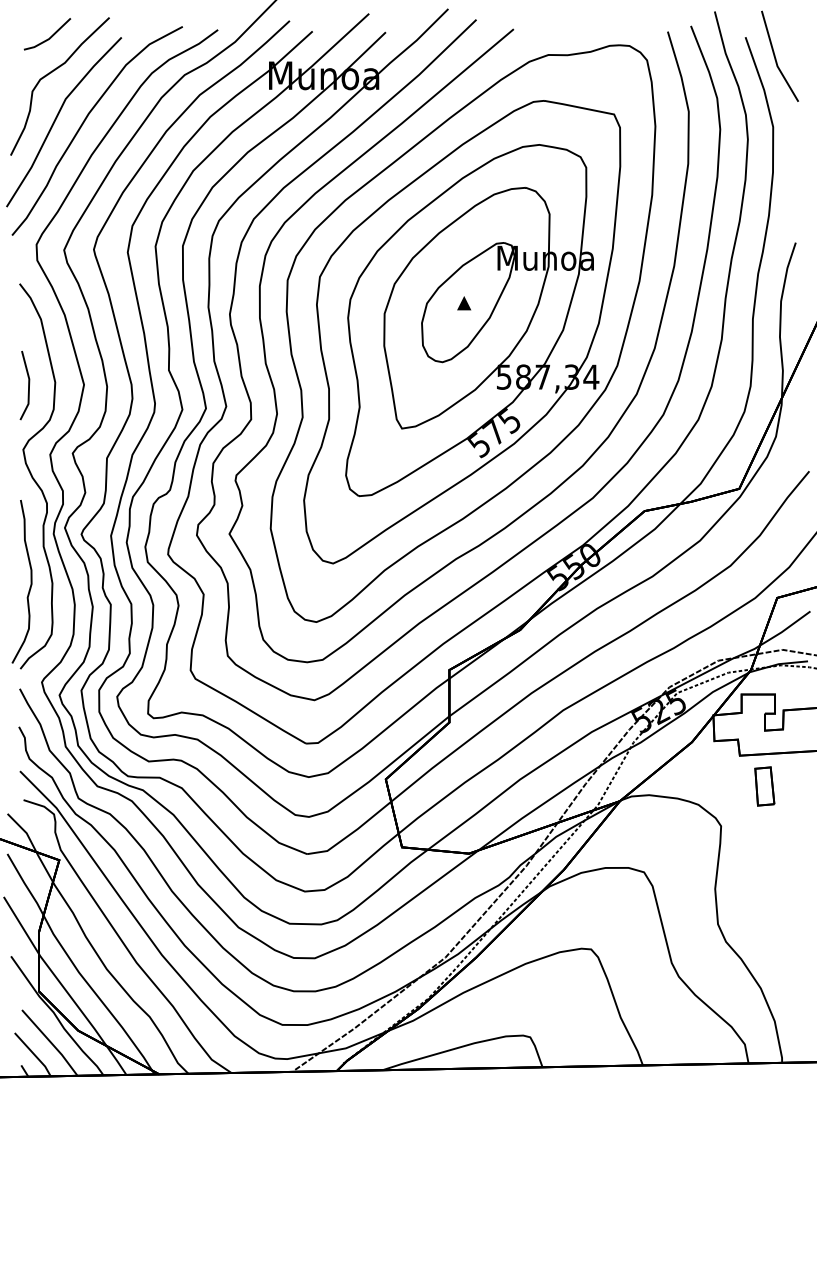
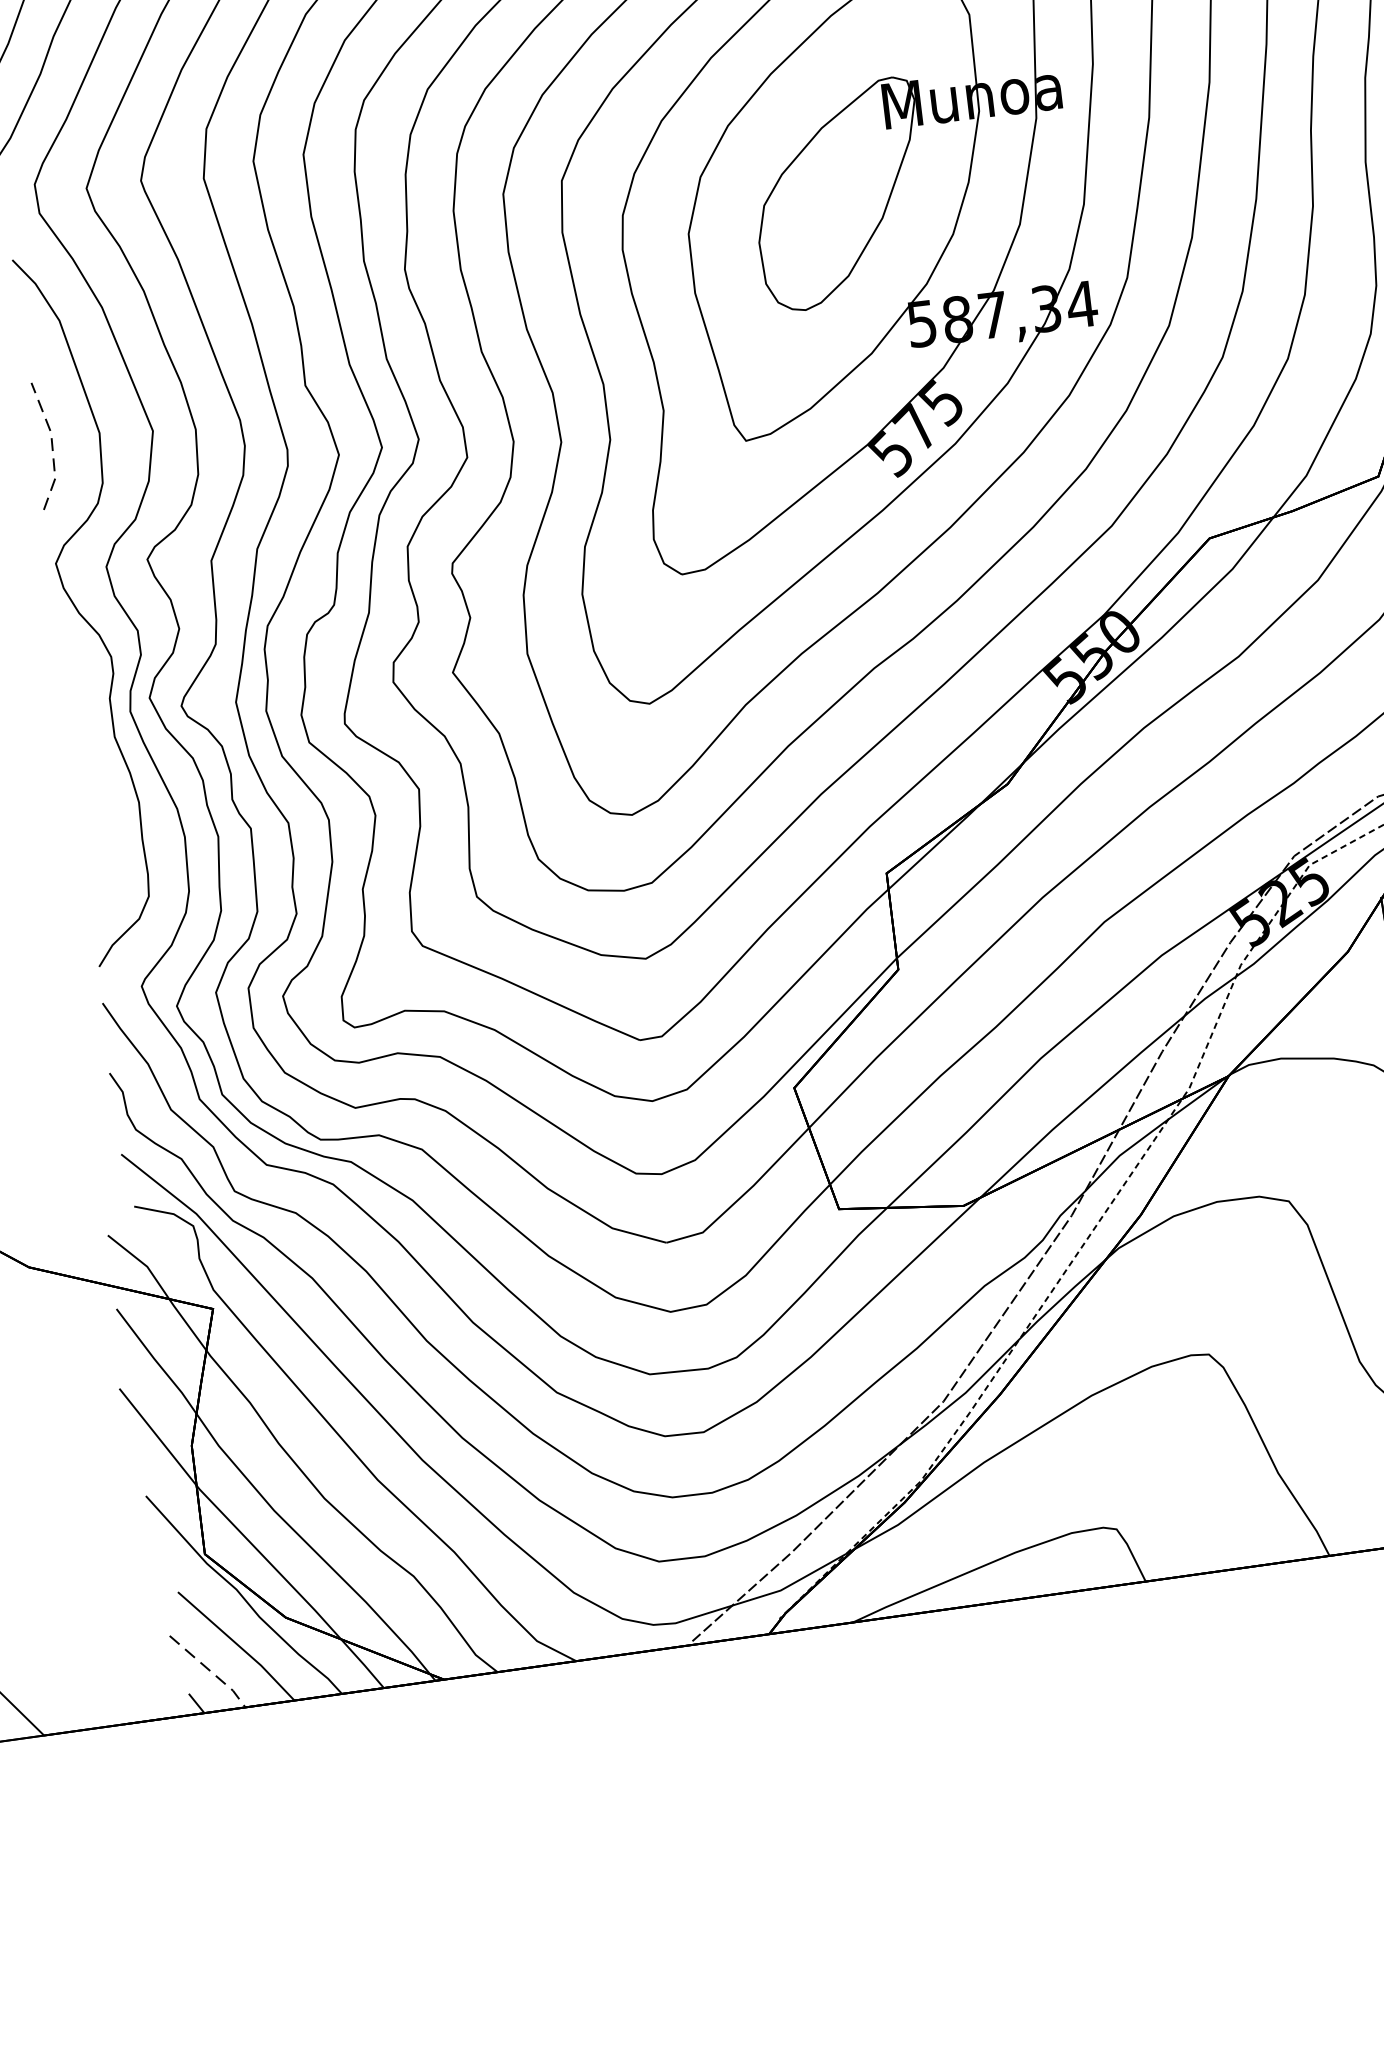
part: (464, 303) -> (832, 197), removed
line: (29, 386) -> (53, 446), solid -> dashed
curve: (30, 581) -> (98, 803), removed
line: (34, 1054) -> (210, 1670), solid -> dashed

